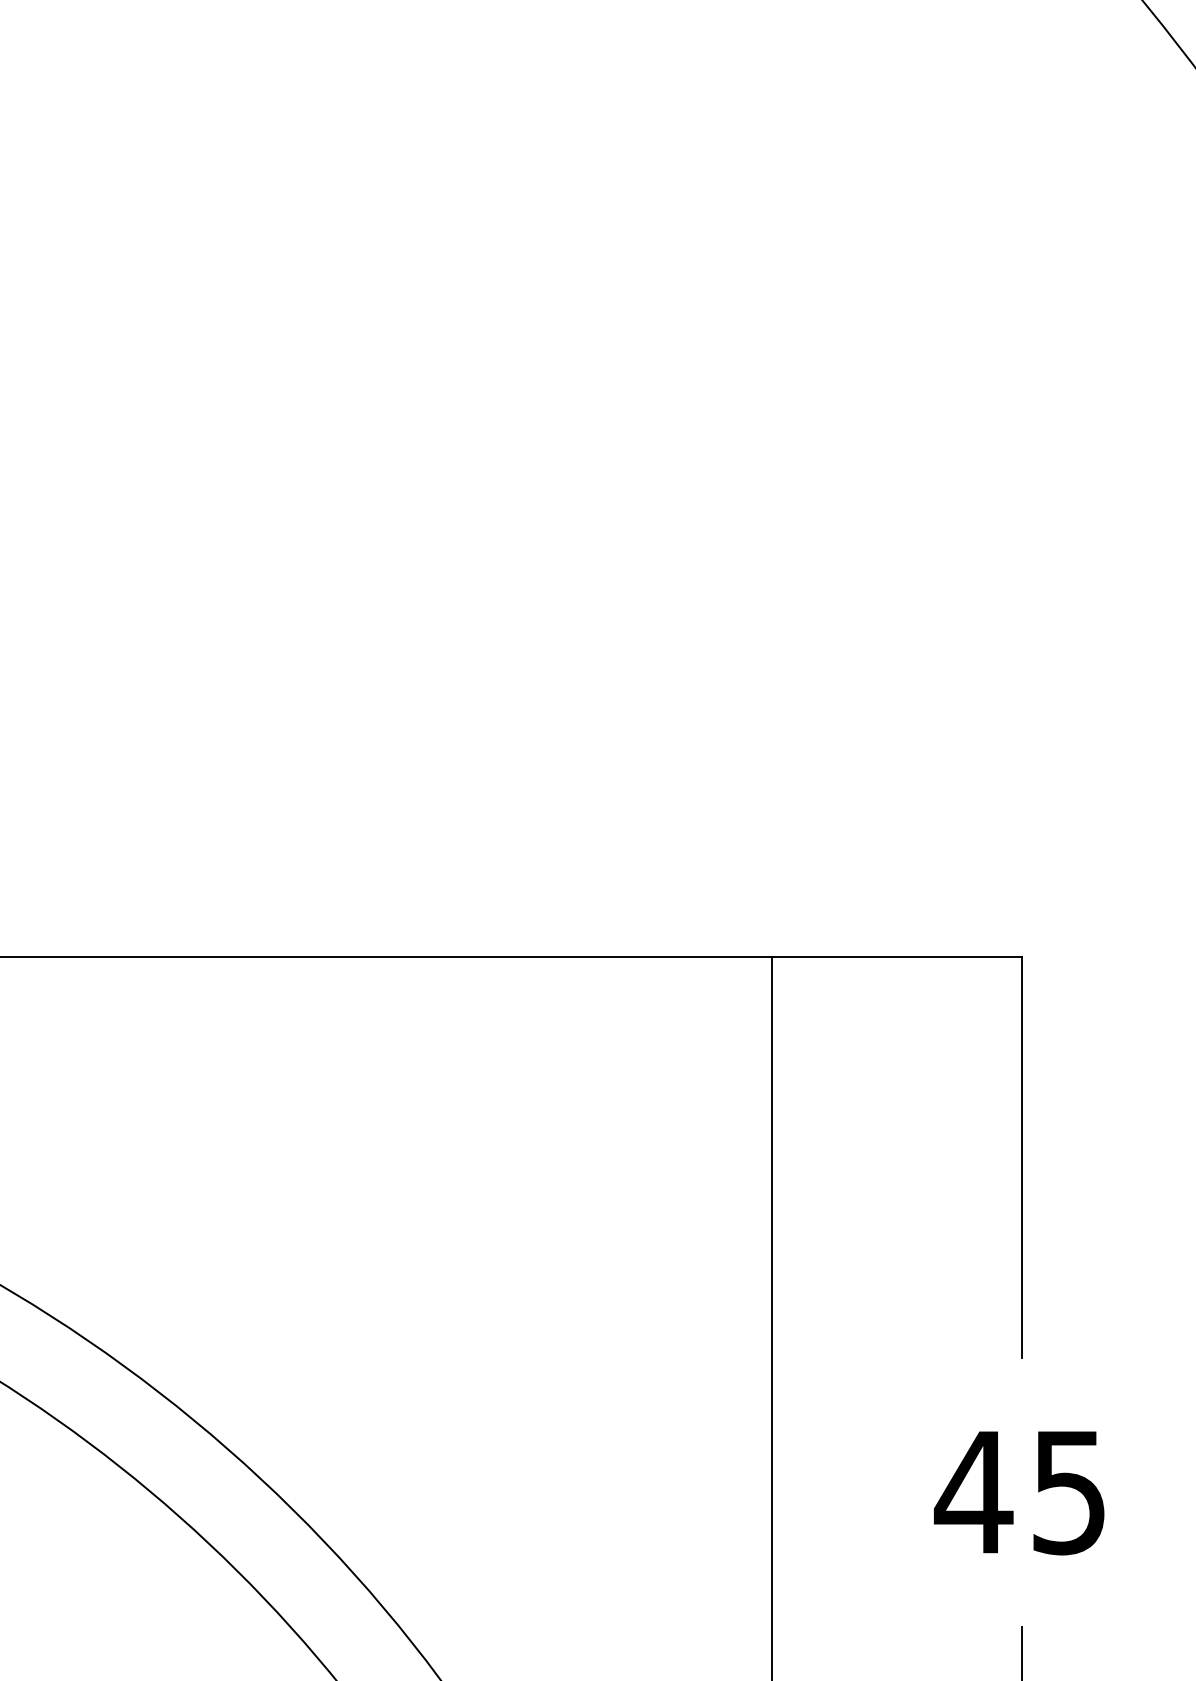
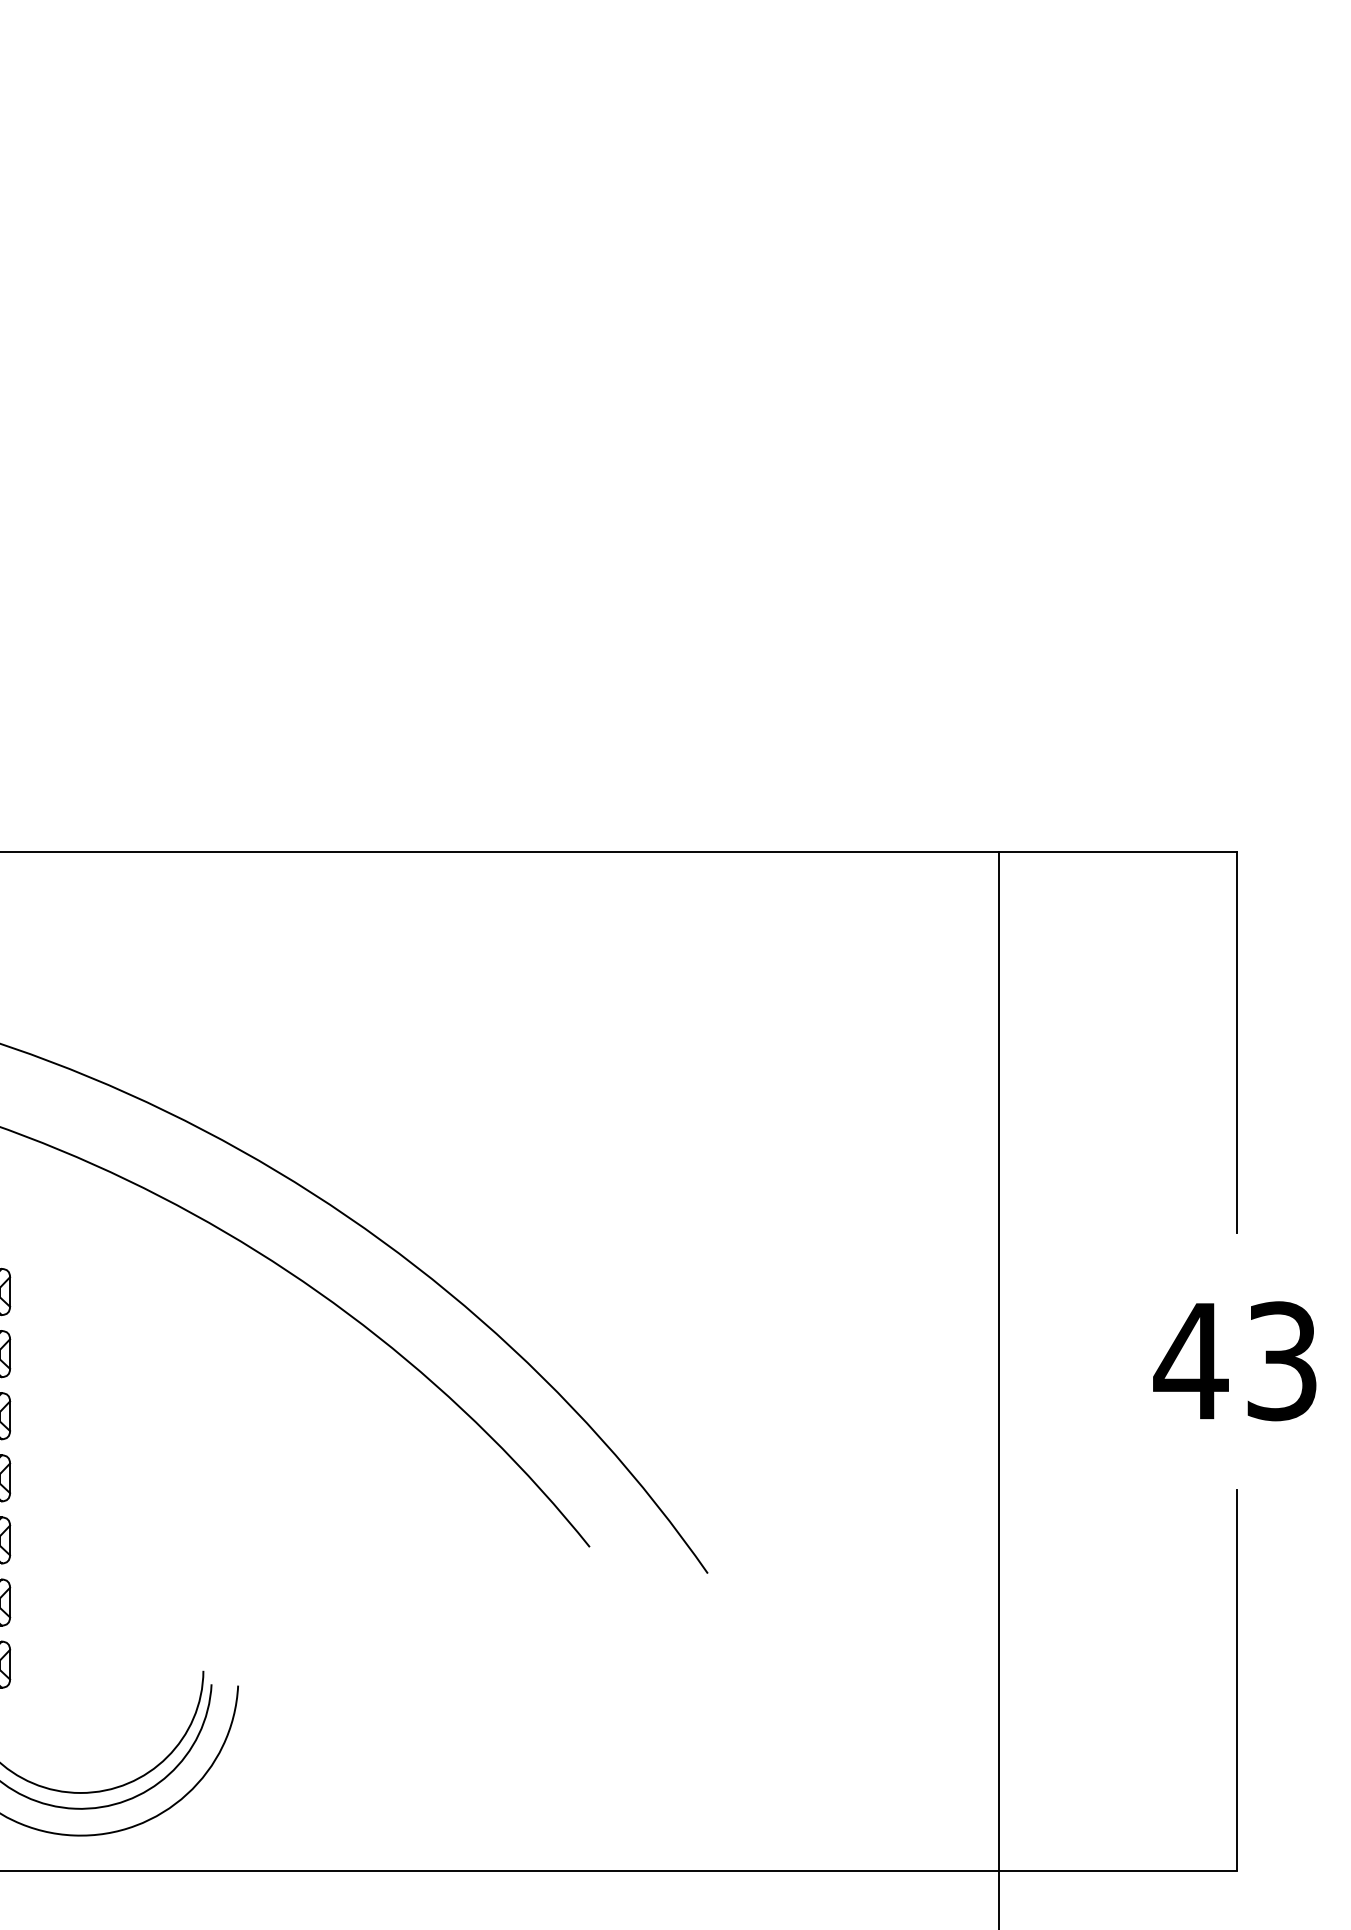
text: (1068, 1491) -> (1281, 1360), 45 -> 43

